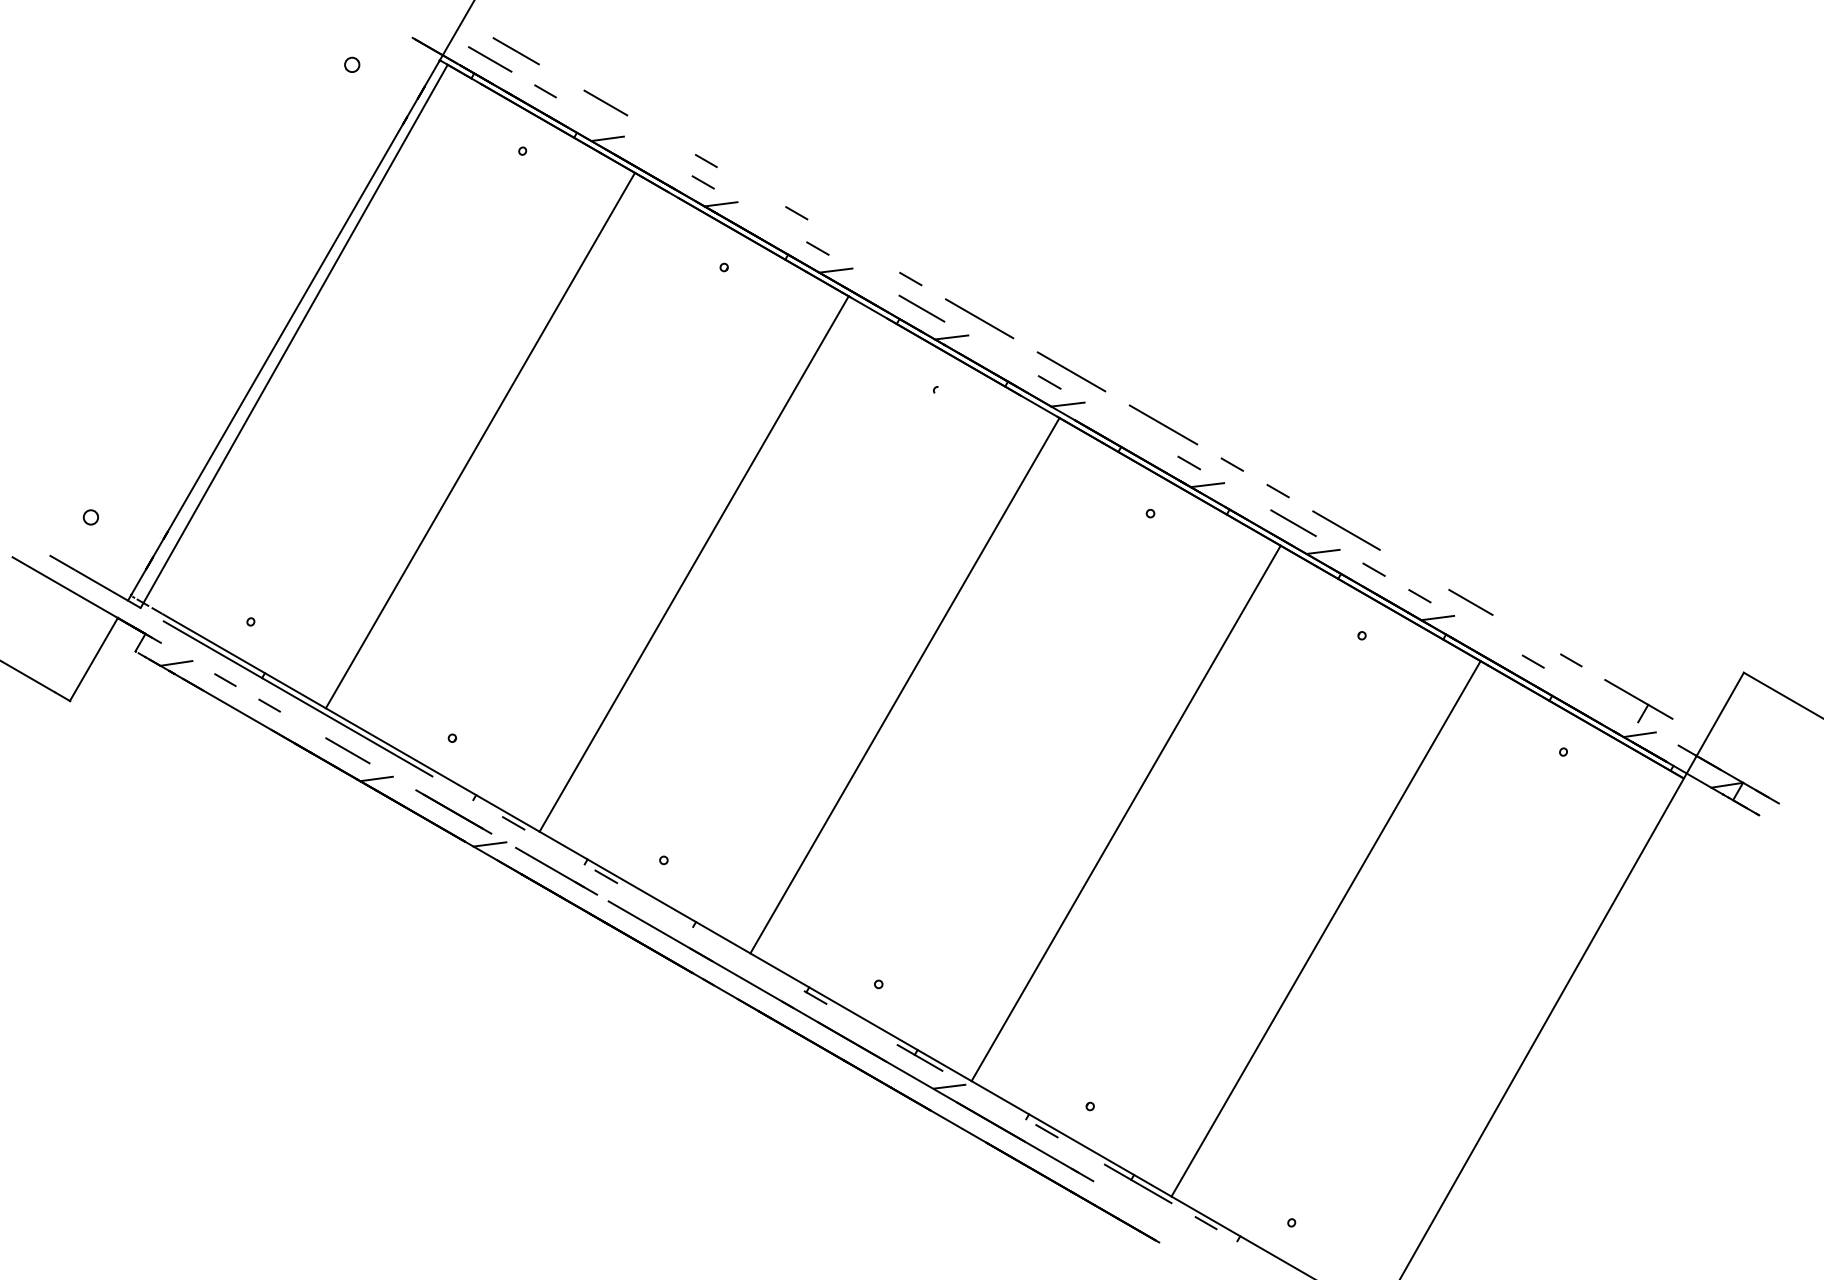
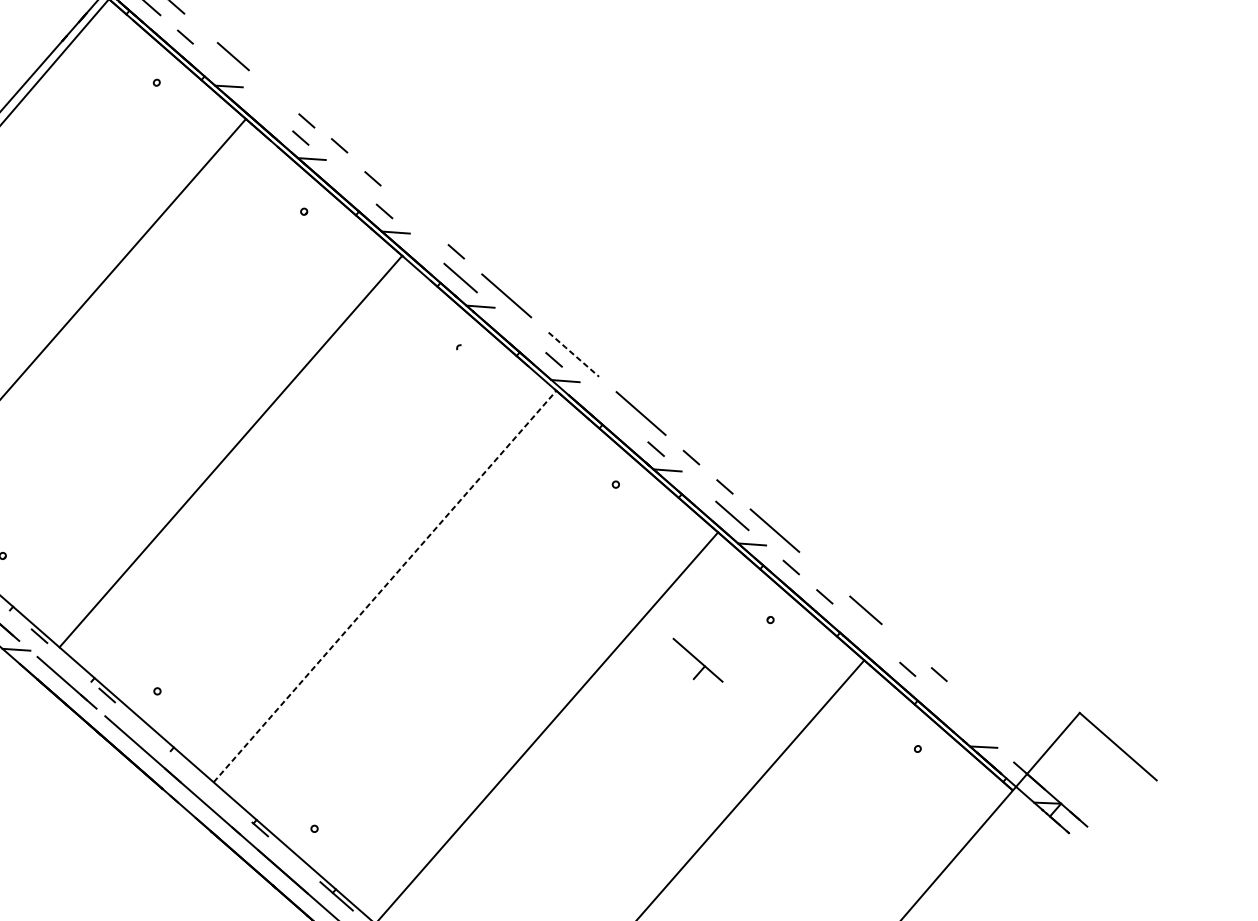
line: (749, 182) -> (338, 145), added
line: (1071, 372) -> (573, 355), solid -> dashed
line: (1437, 617) -> (835, 617), removed
line: (905, 685) -> (385, 586), solid -> dashed
part: (1638, 701) -> (697, 661), moved

